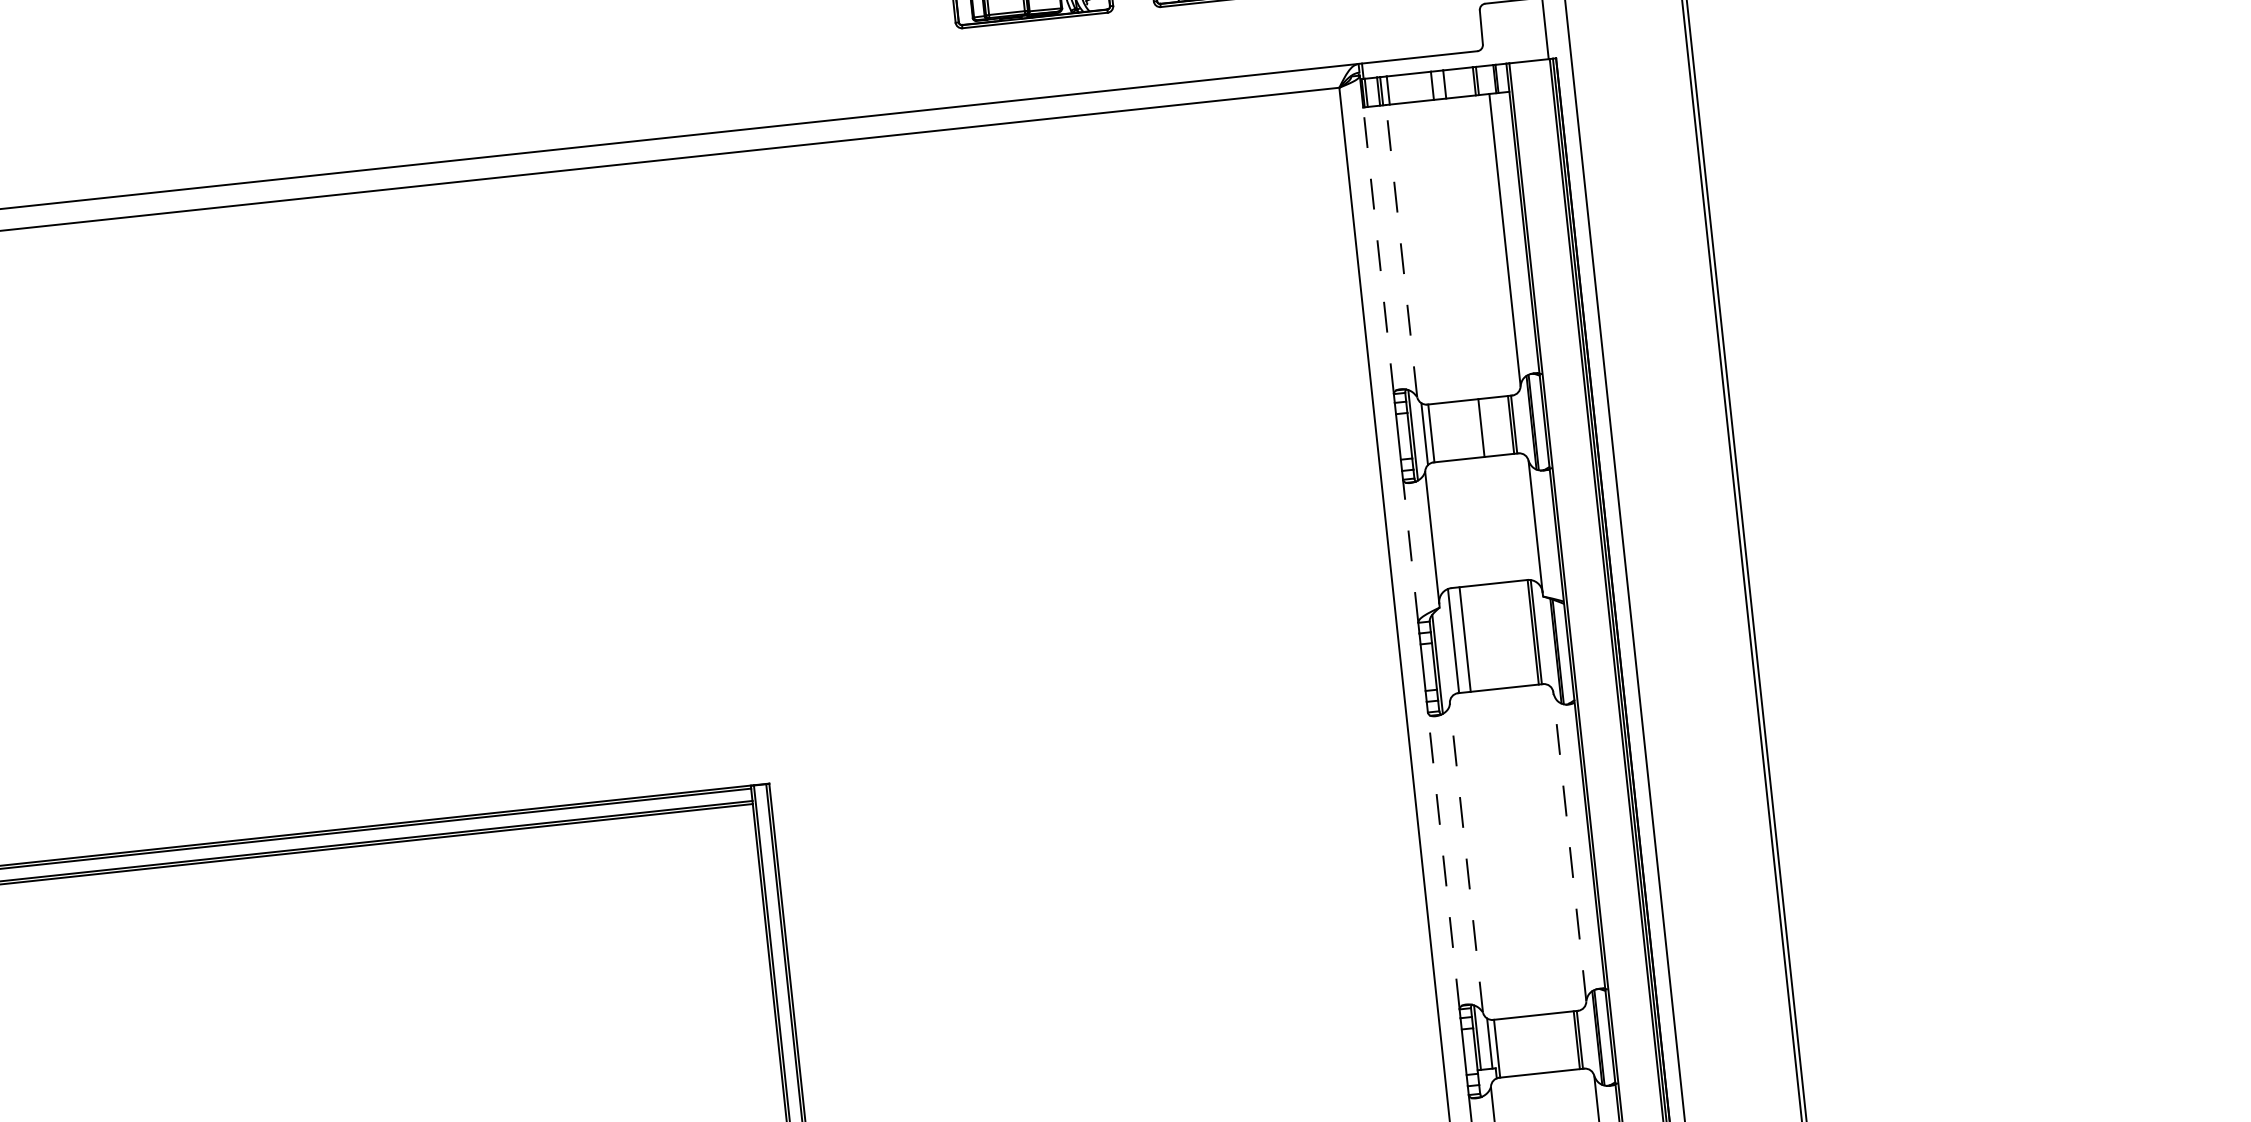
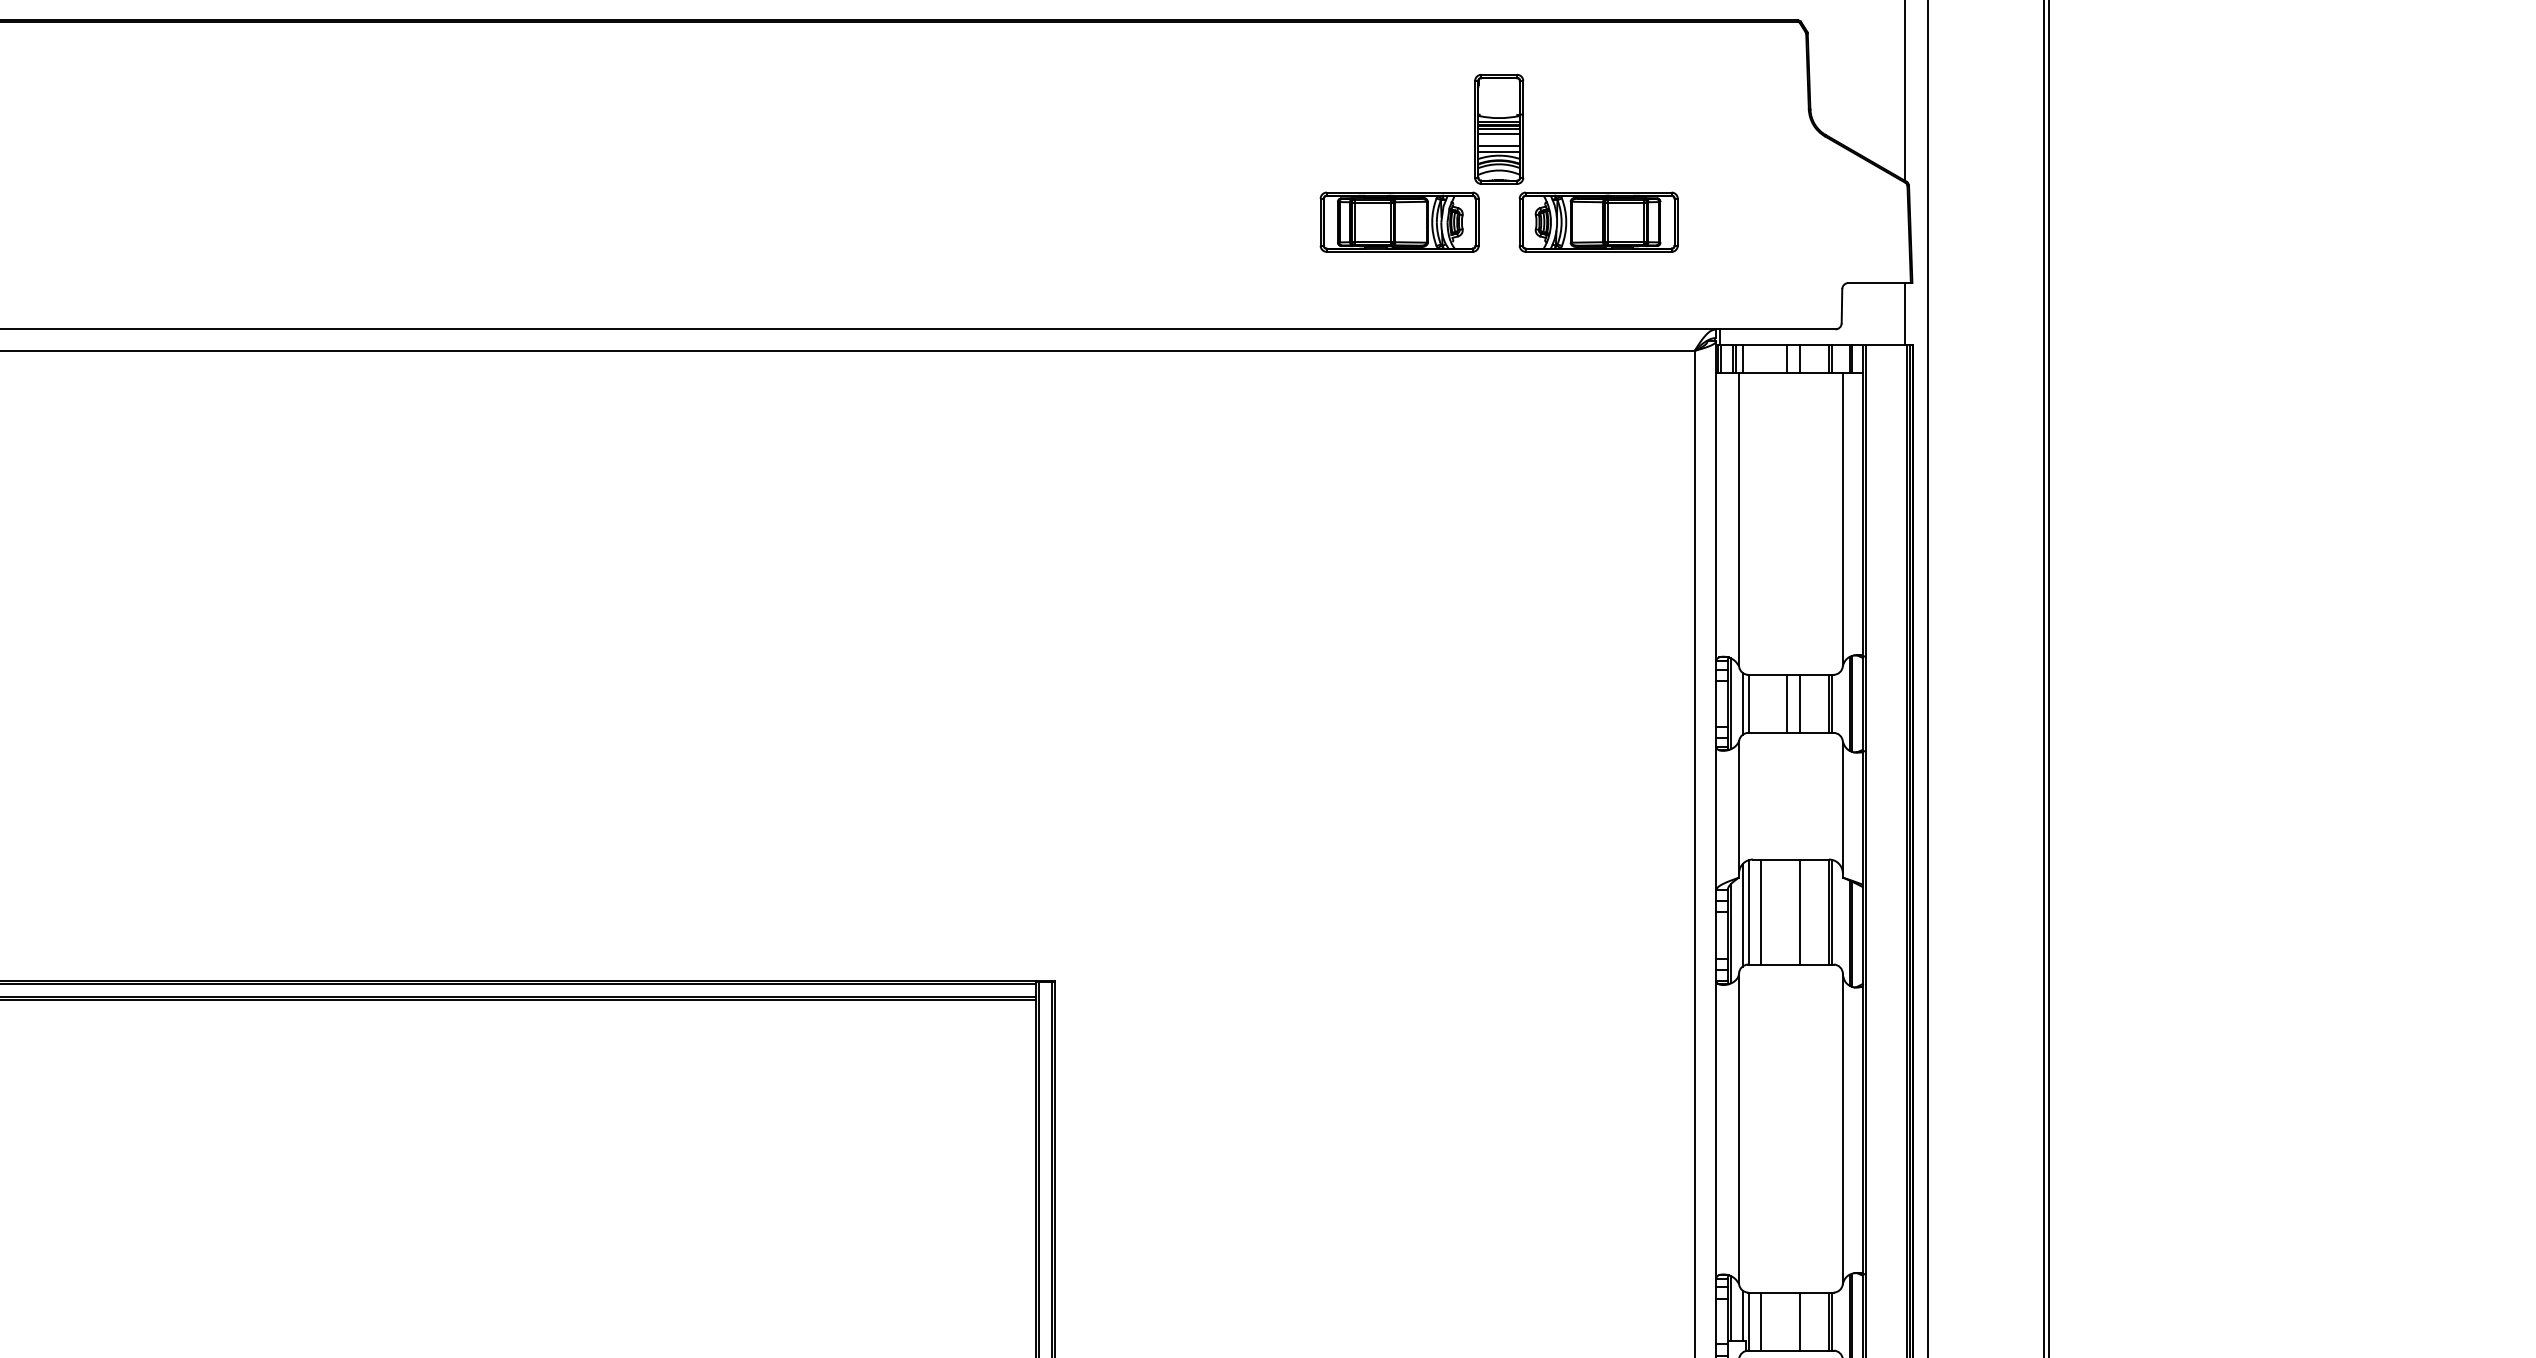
line: (1378, 250) -> (1716, 516), dashed -> solid
line: (1402, 250) -> (1739, 519), dashed -> solid
line: (1469, 428) -> (1787, 703), added
line: (1410, 551) -> (1716, 818), dashed -> solid
line: (1503, 634) -> (1799, 911), added
line: (1447, 644) -> (1742, 915), added
line: (1569, 846) -> (1842, 1128), dashed -> solid
line: (1466, 857) -> (1739, 1128), dashed -> solid
line: (1444, 860) -> (1716, 1129), dashed -> solid
line: (1547, 1043) -> (1799, 1321), added
line: (1508, 1047) -> (1760, 1321), added

